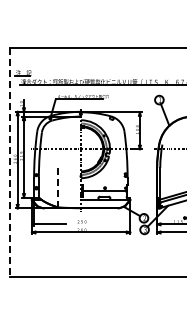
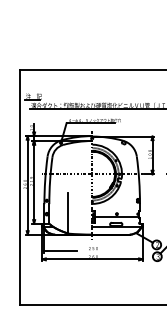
line: (10, 162) -> (20, 187), dashed -> solid
line: (57, 187) -> (68, 213), dashed -> solid

